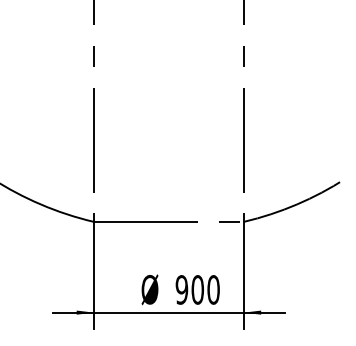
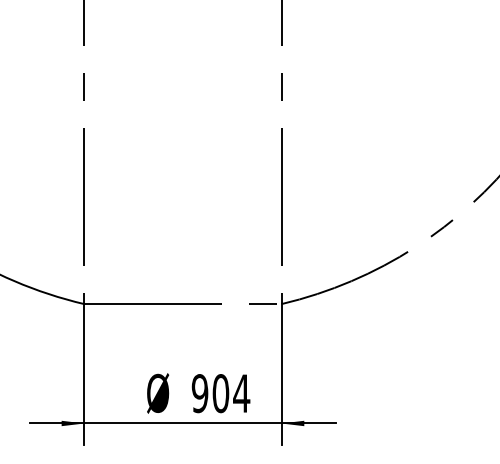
text: (213, 289) -> (241, 393), 900 -> 904

